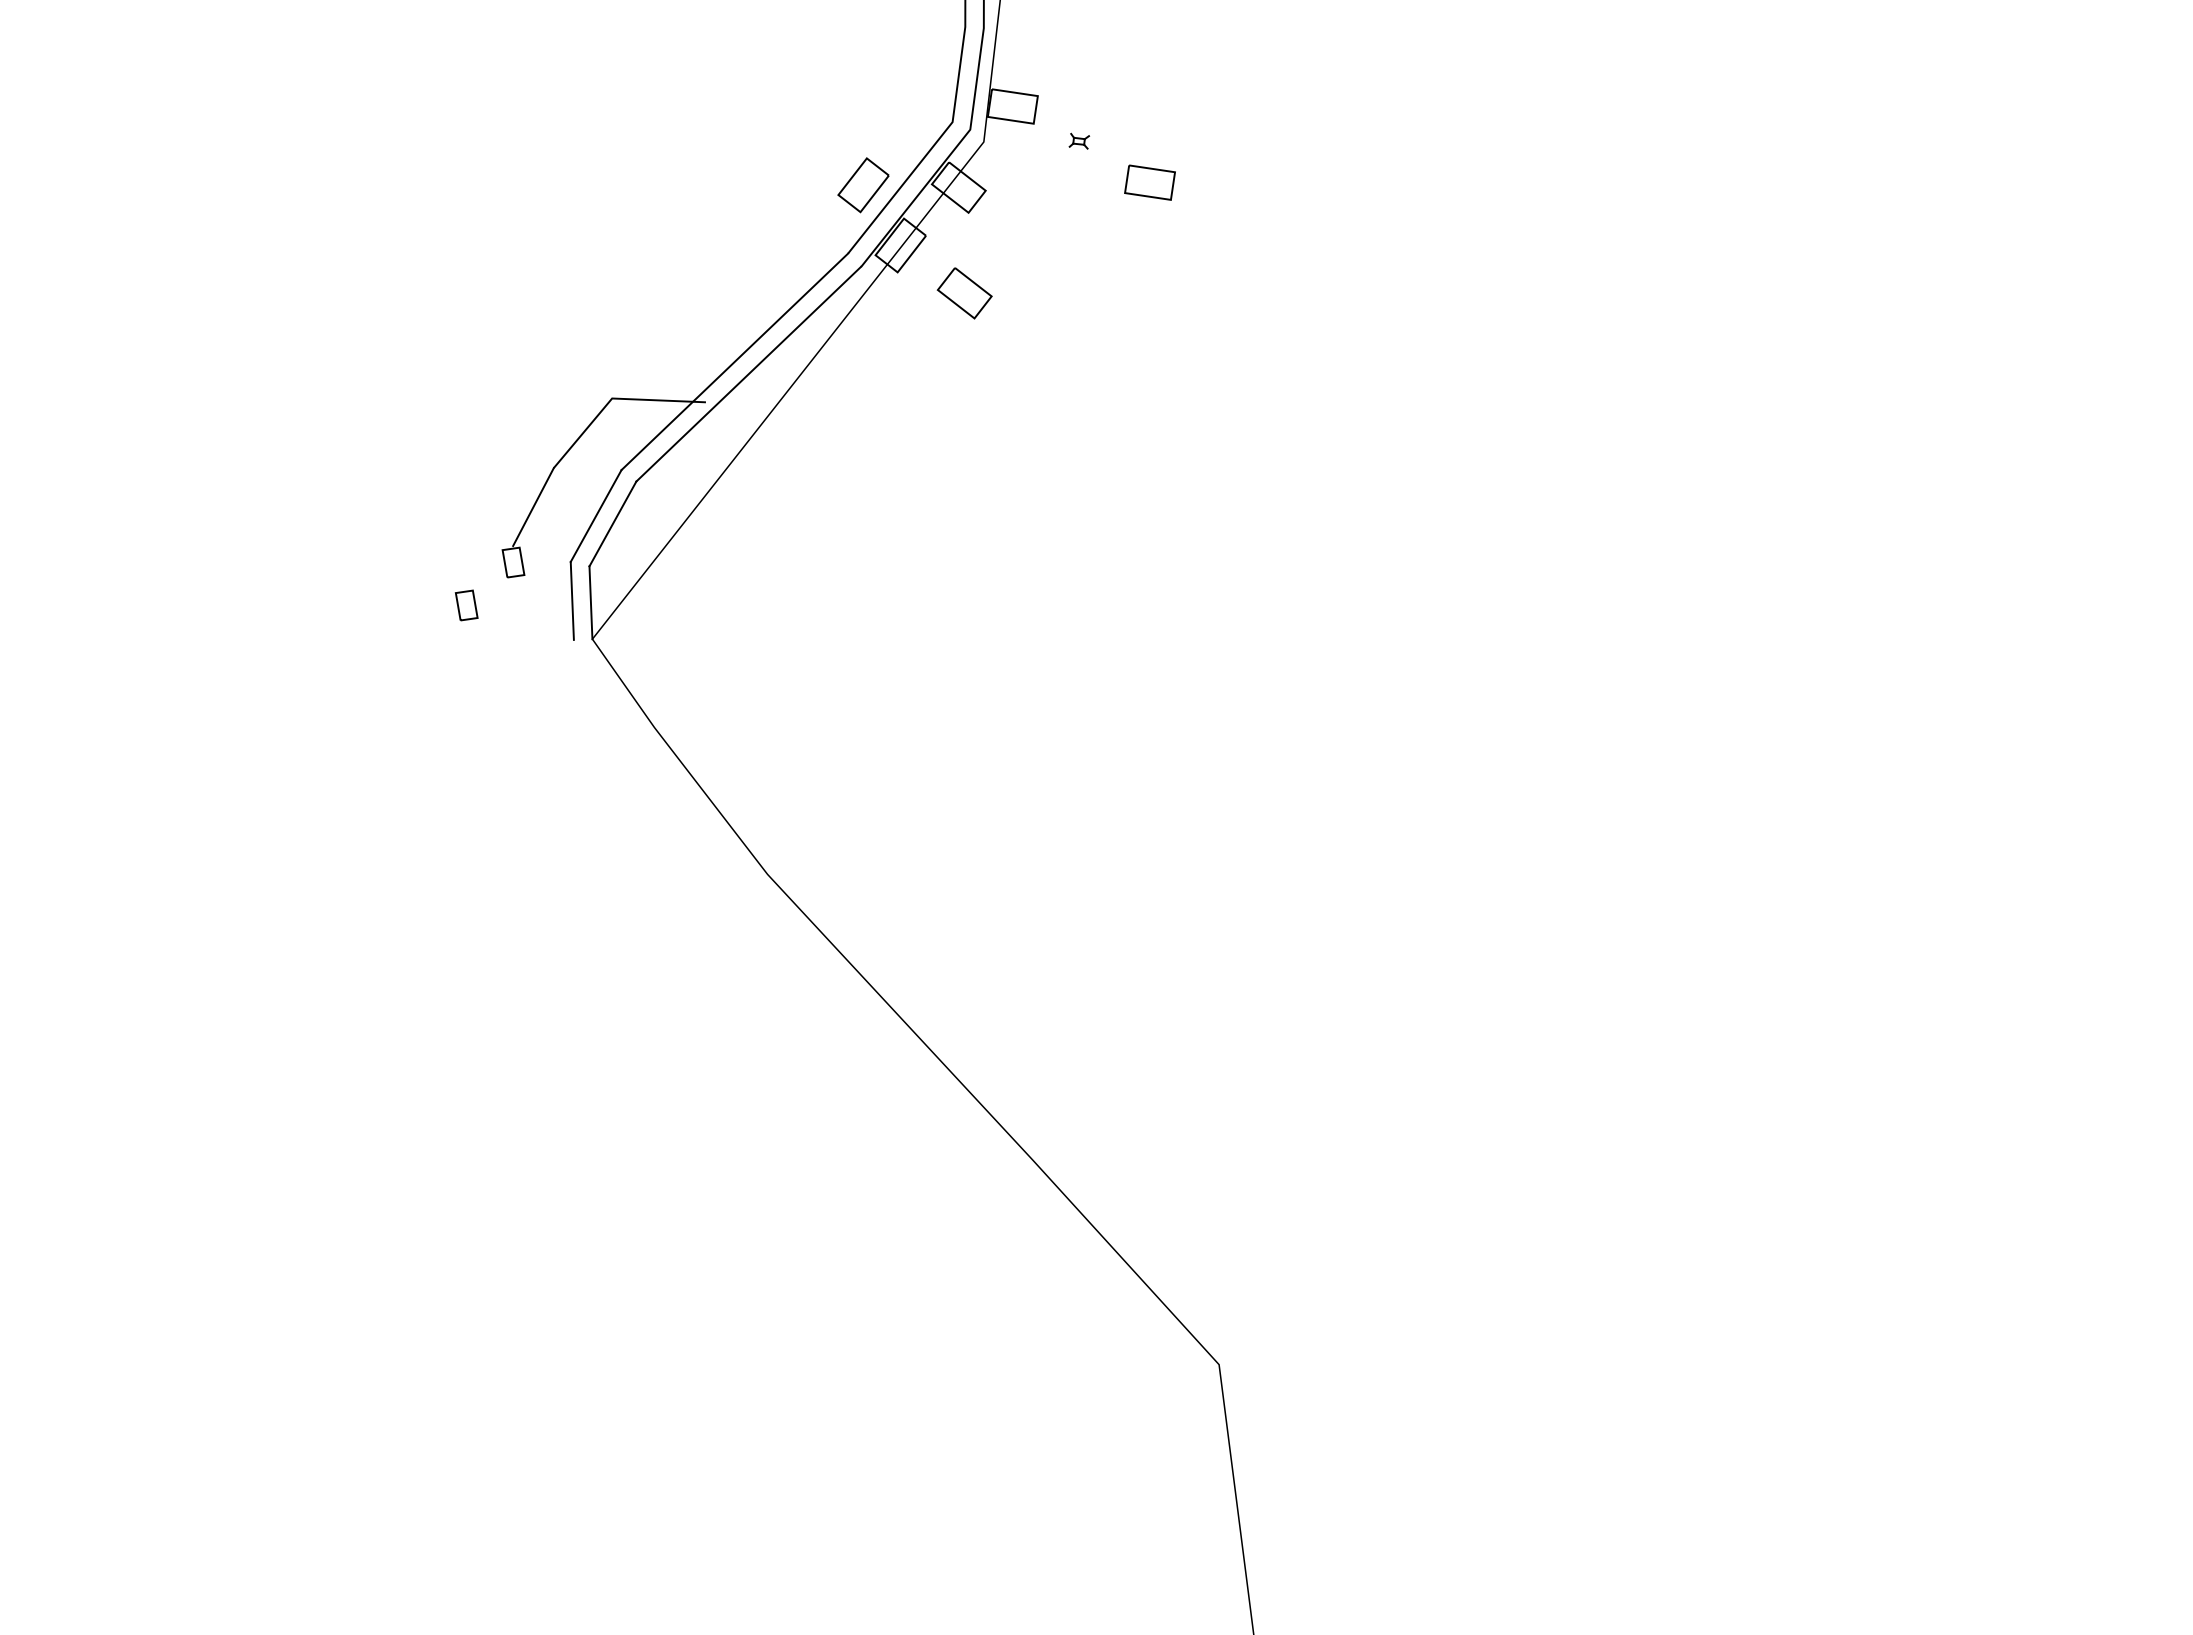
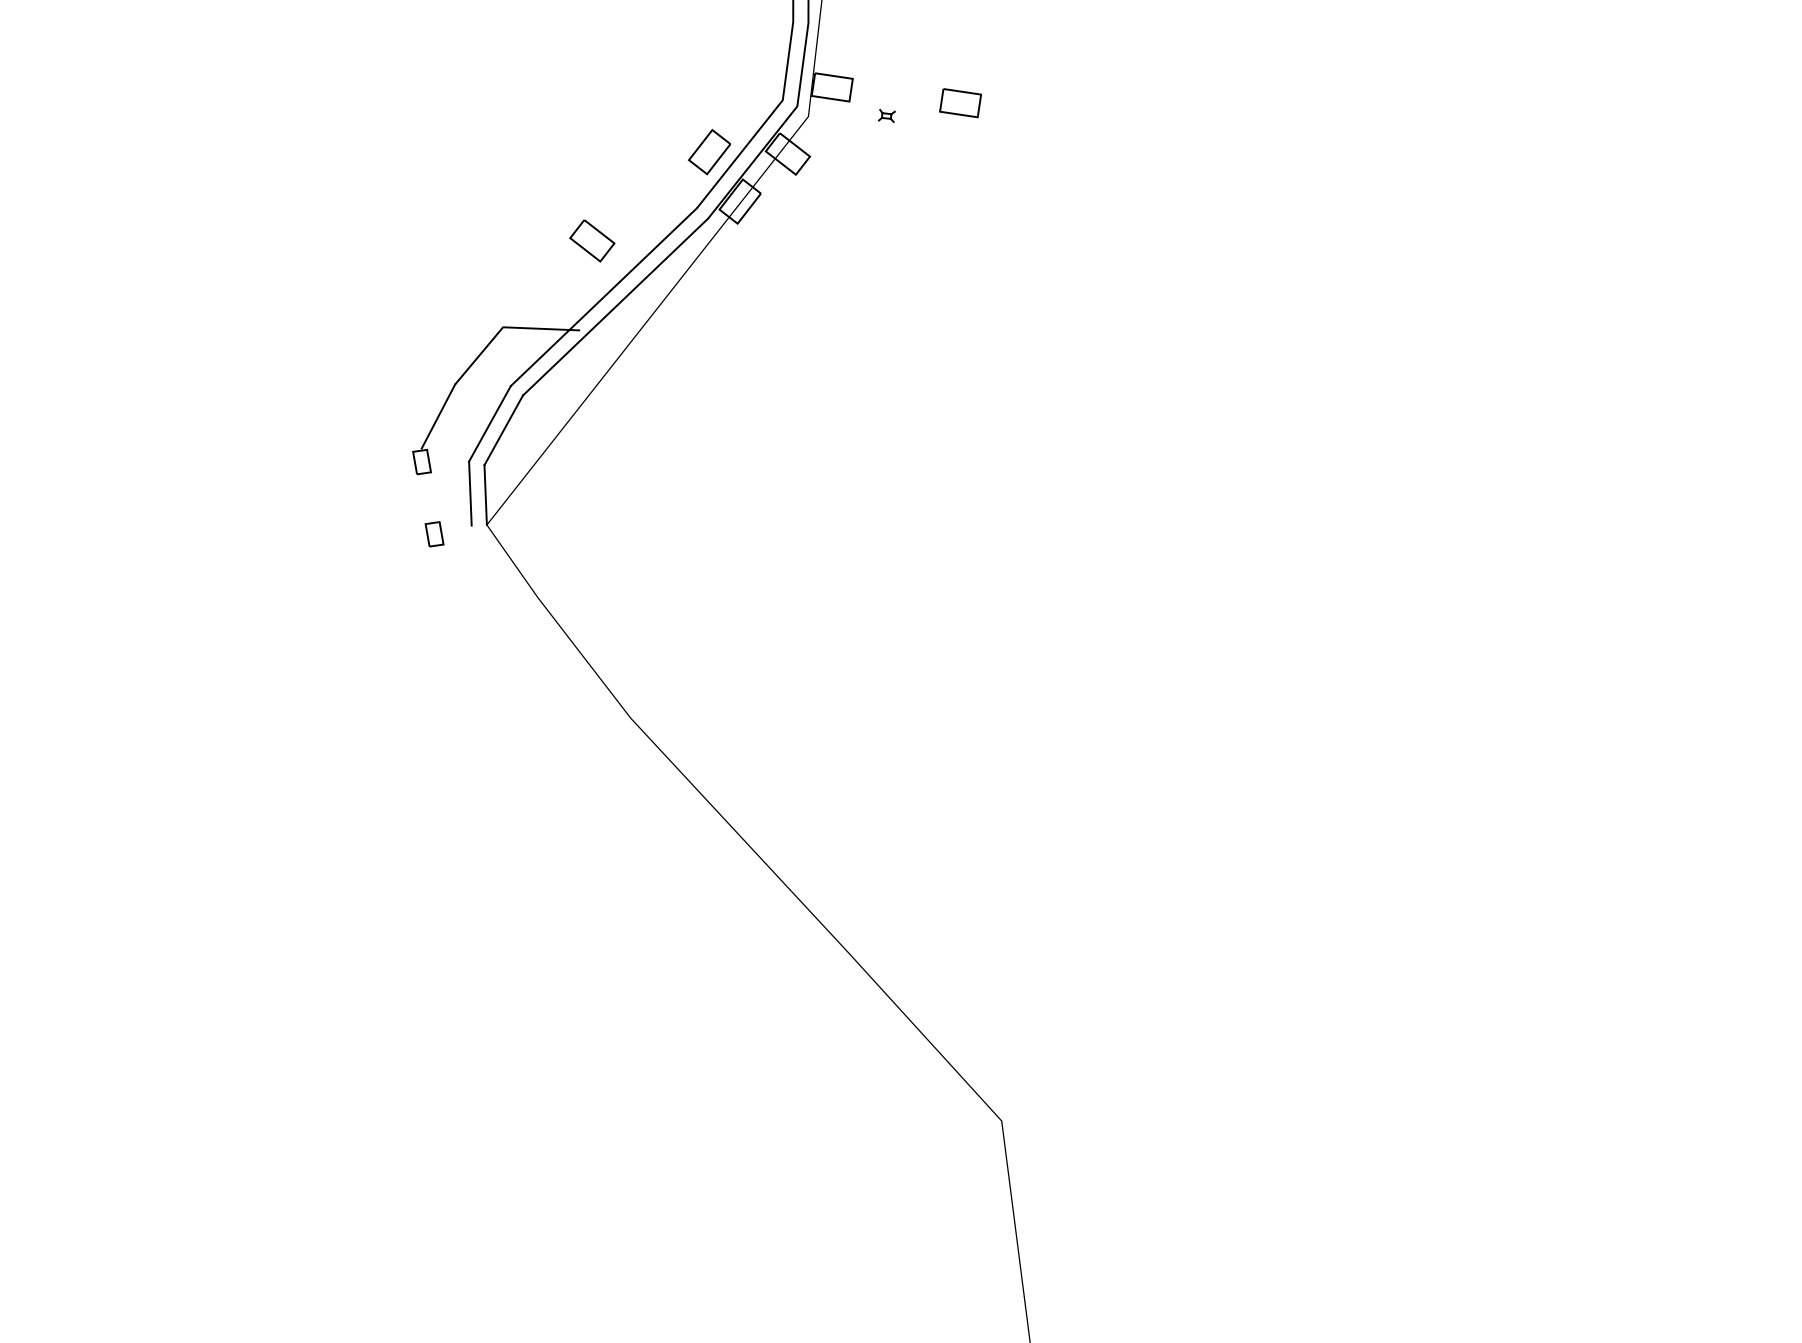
part: (1149, 182) -> (960, 103), moved
part: (964, 293) -> (592, 241), moved
part: (466, 605) -> (434, 534), moved

